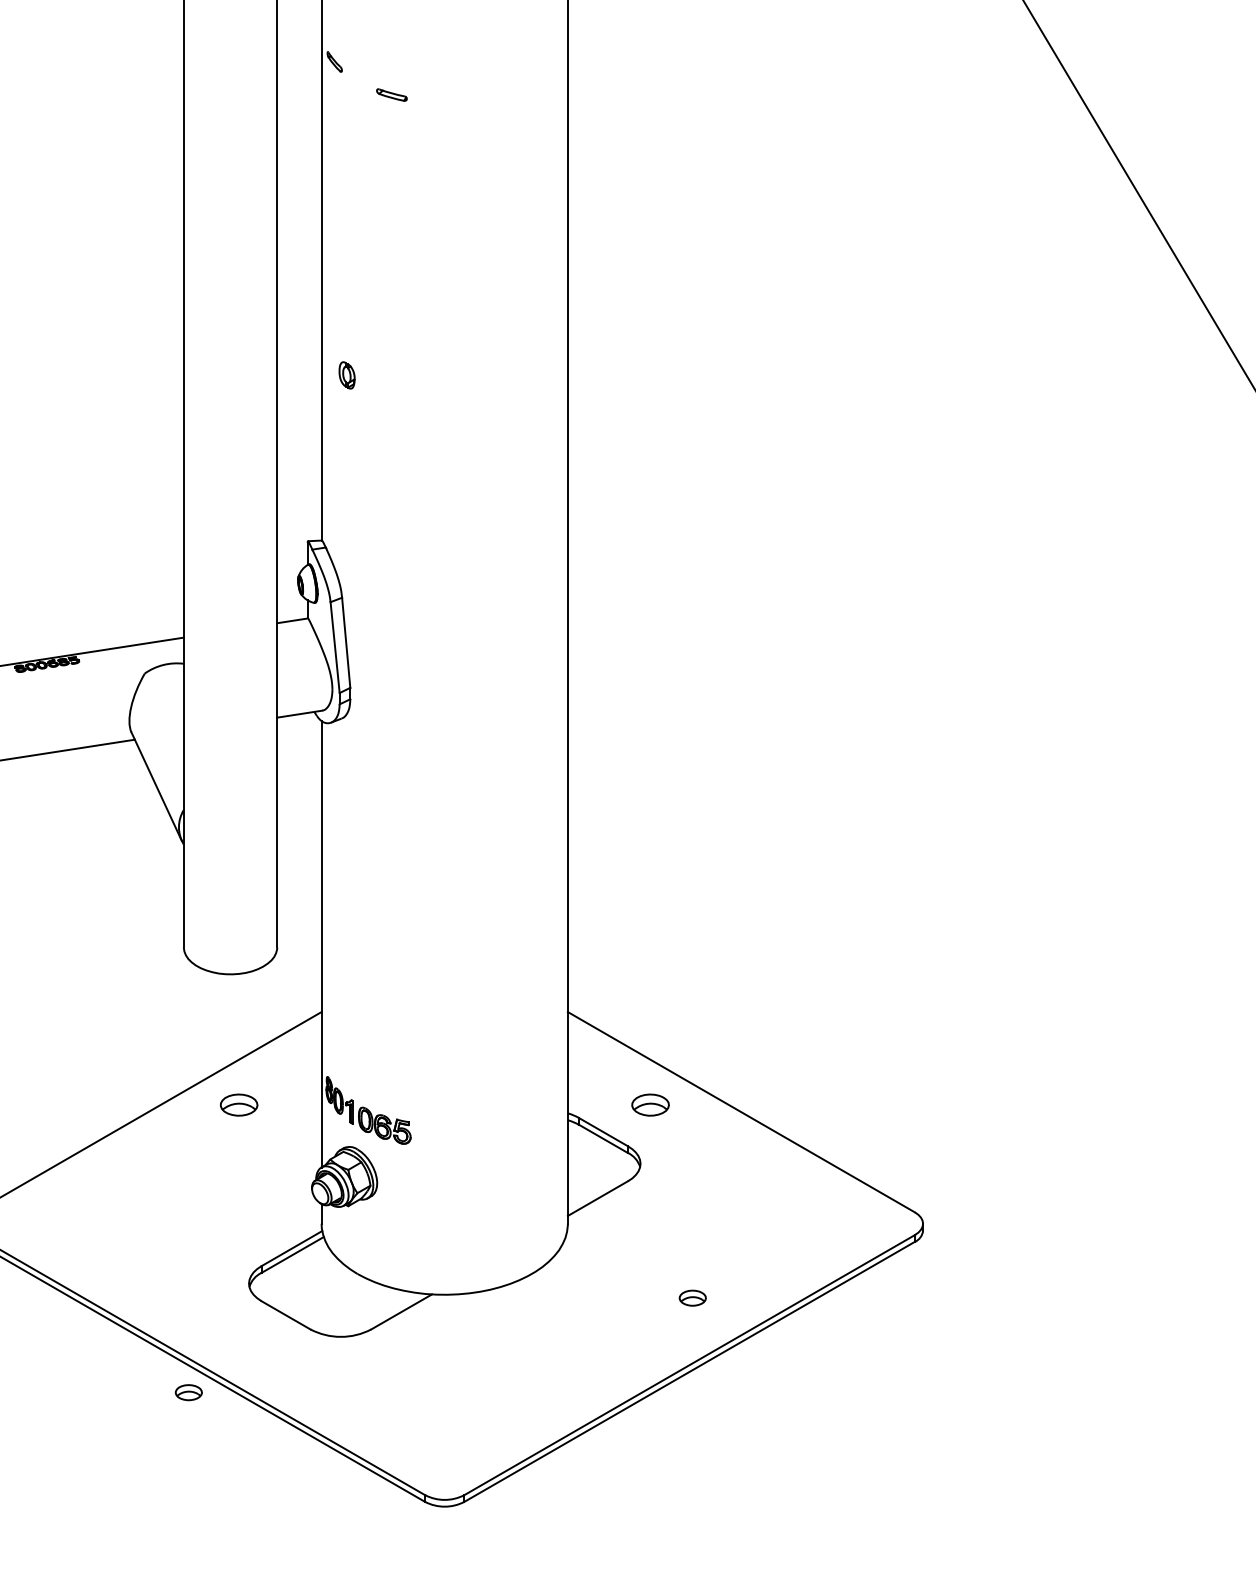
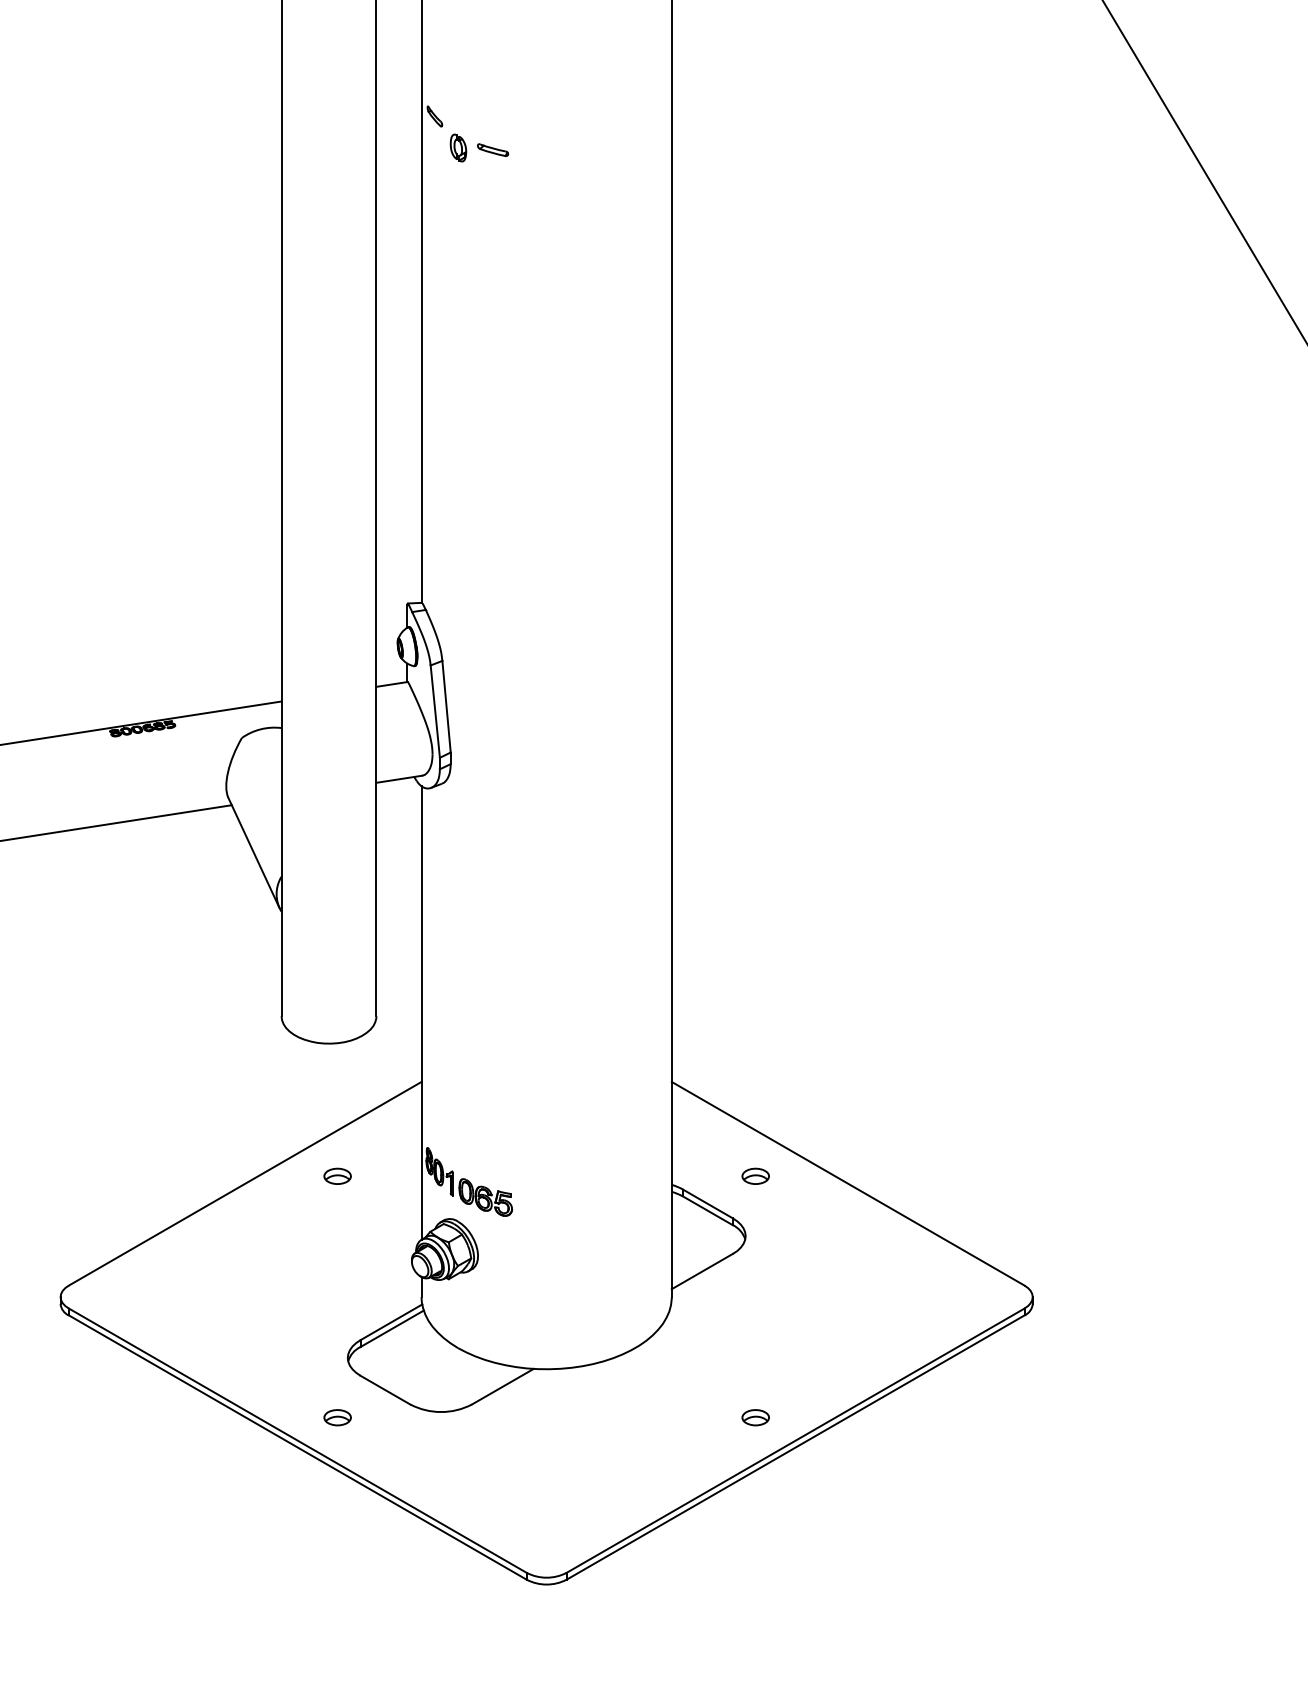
part: (347, 374) -> (458, 147), moved
part: (238, 1104) -> (337, 1175), size x0.71
part: (650, 1104) -> (755, 1175), size x0.71
part: (692, 1297) -> (755, 1417), moved
part: (188, 1392) -> (337, 1417), moved

